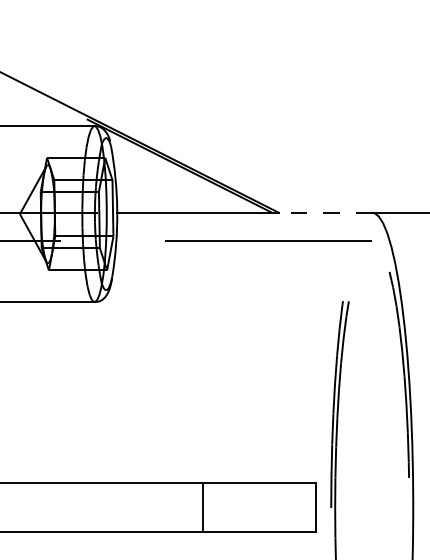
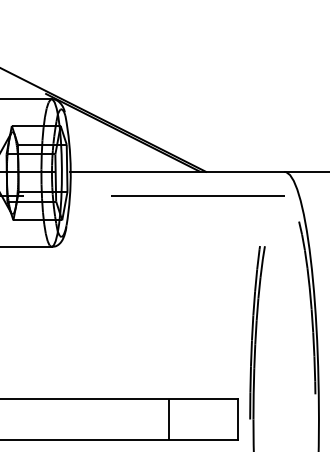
line: (325, 212) -> (245, 171), dashed -> solid
line: (203, 507) -> (169, 419), moved

